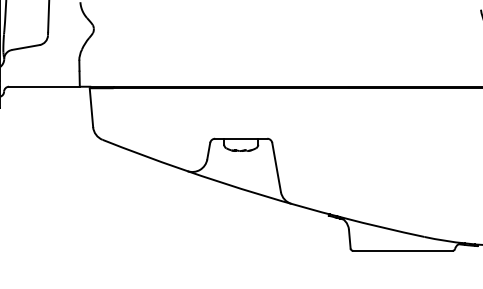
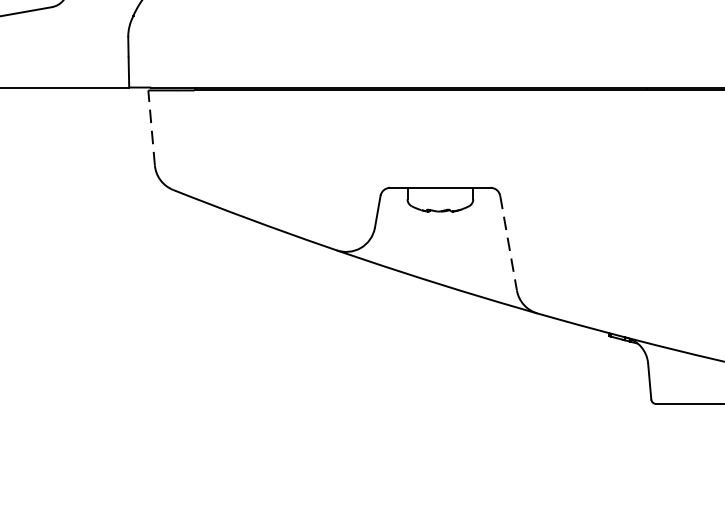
line: (91, 107) -> (151, 127), solid -> dashed
line: (276, 167) -> (508, 243), solid -> dashed

